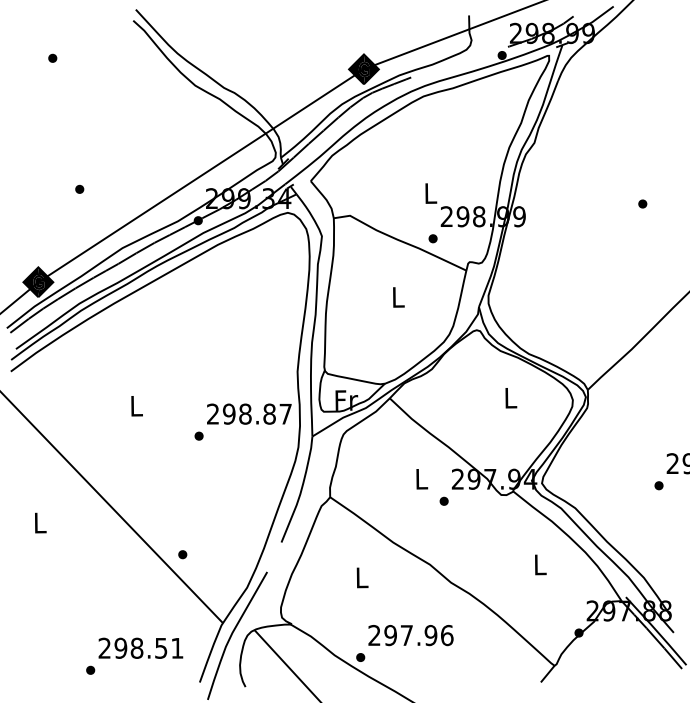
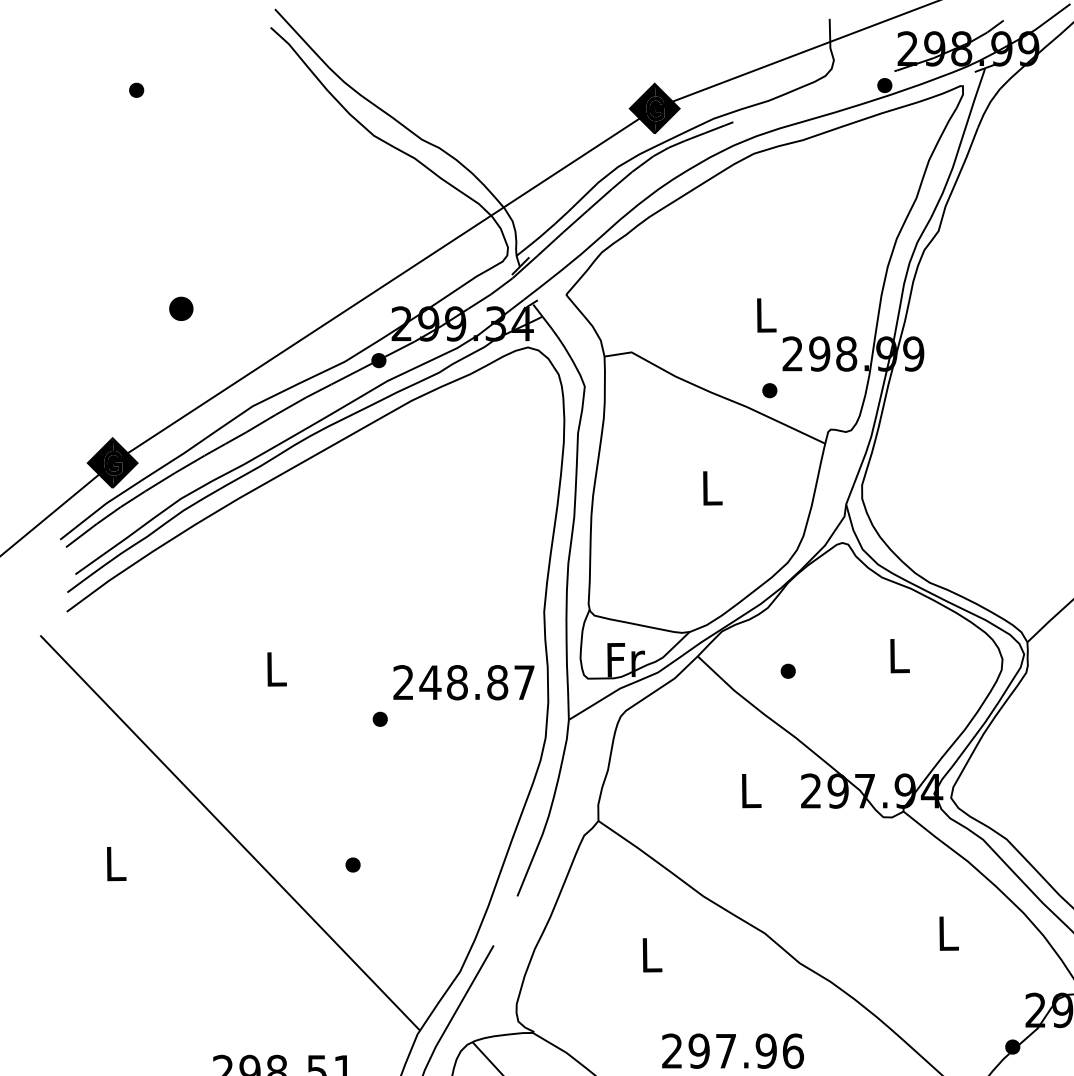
part: (79, 188) -> (181, 306), size x1.6
text: (228, 413) -> (429, 681), 298.87 -> 248.87
part: (443, 500) -> (787, 669), moved
part: (182, 554) -> (352, 864), moved

